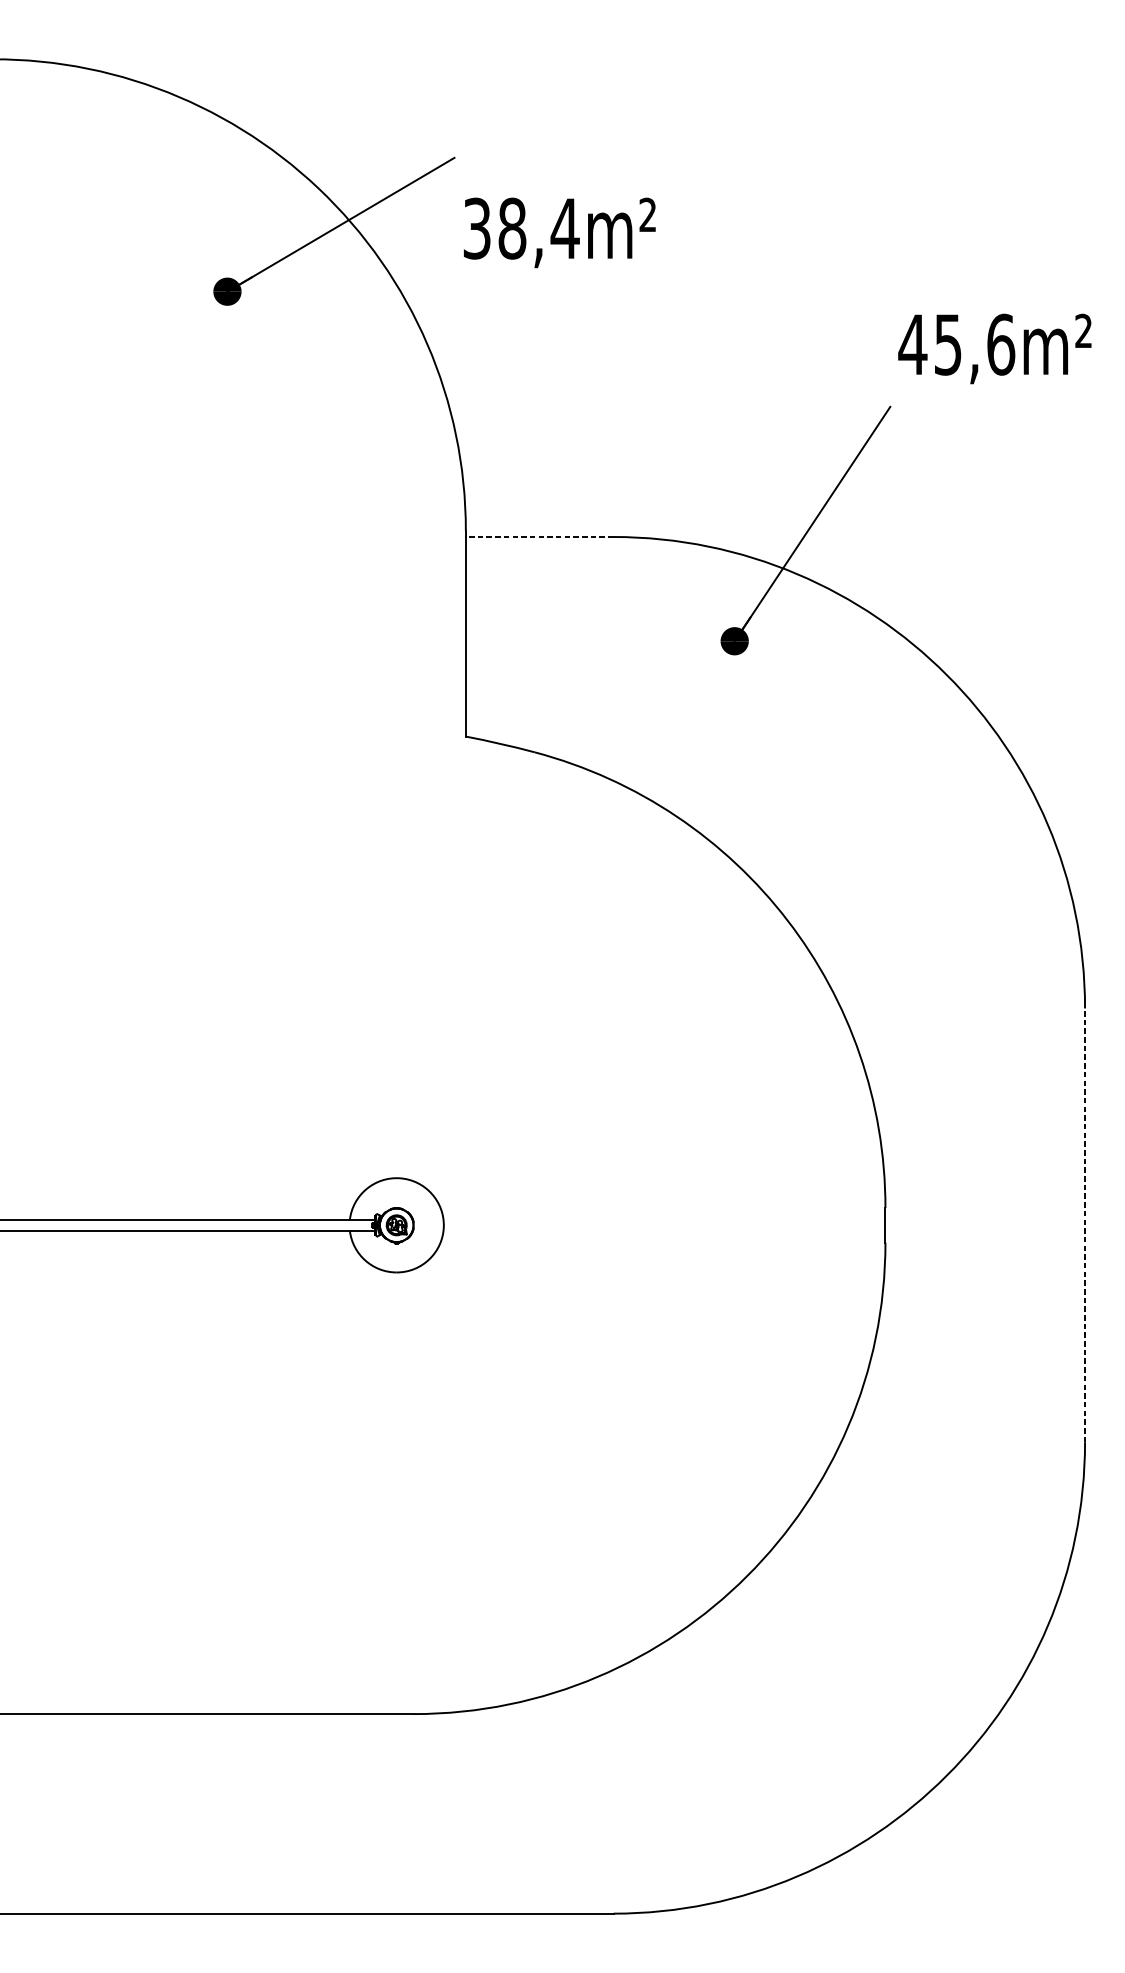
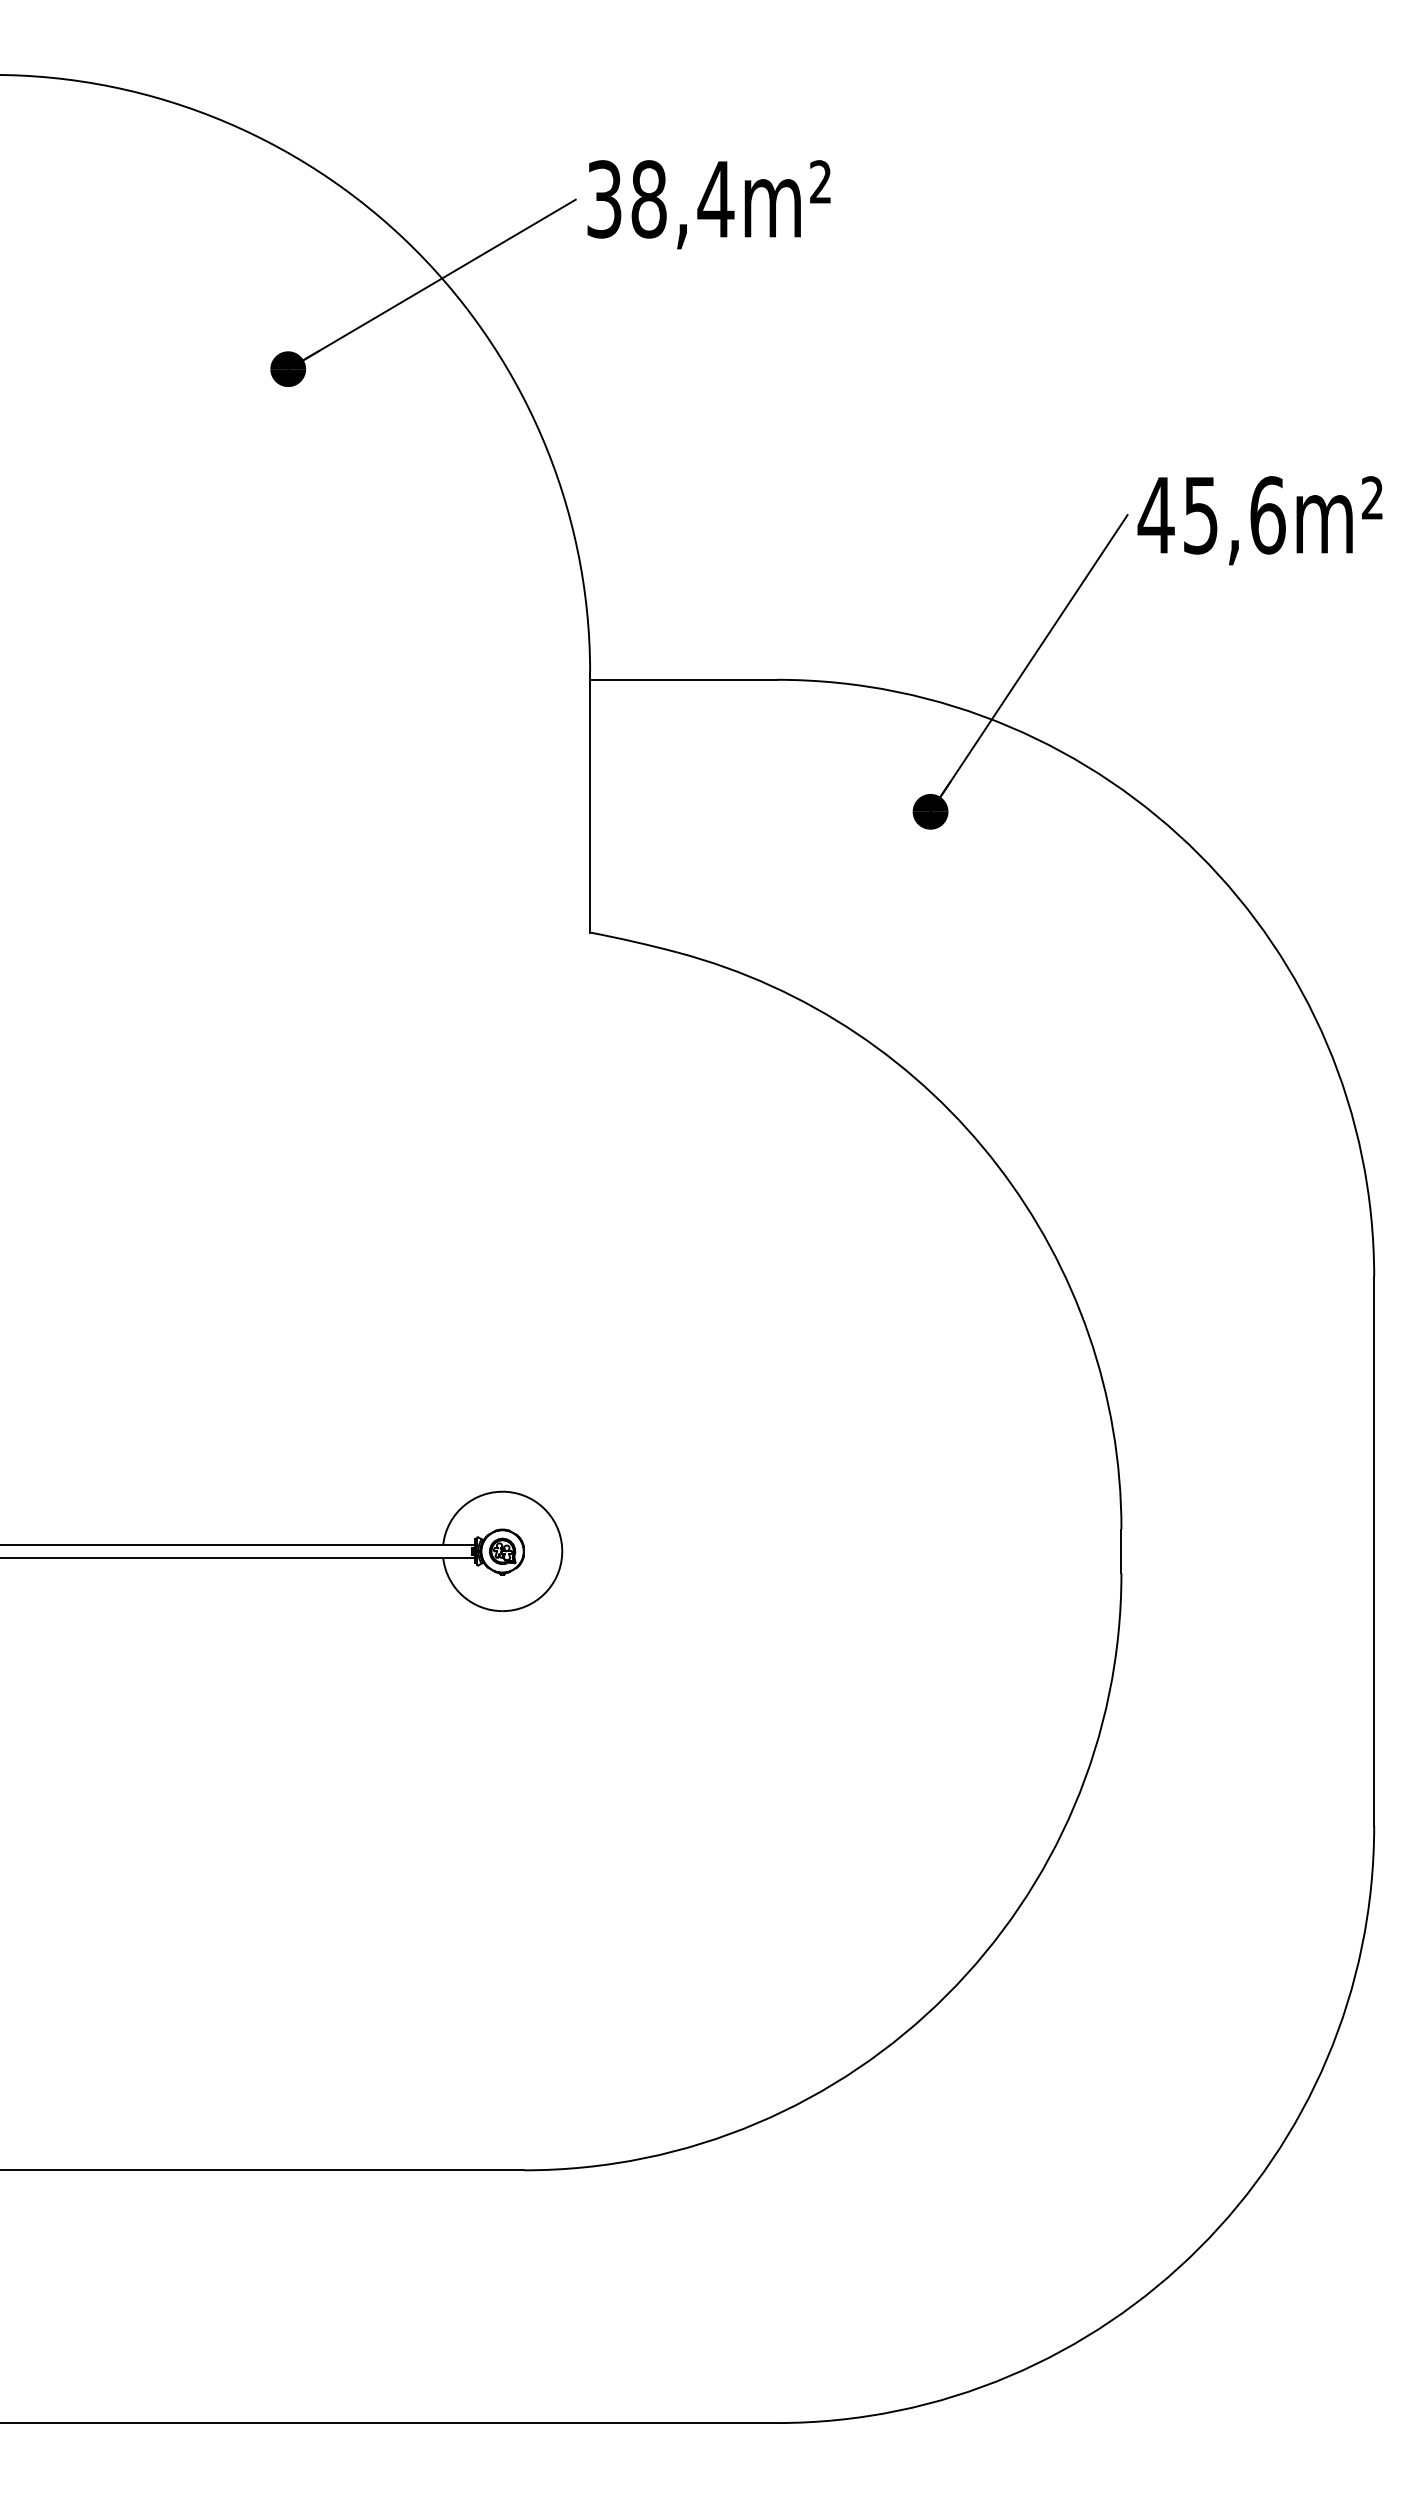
text: (559, 232) -> (708, 204), moved
text: (994, 348) -> (1259, 520), moved
line: (539, 536) -> (683, 679), dashed -> solid
line: (1085, 1225) -> (1374, 1551), dashed -> solid

